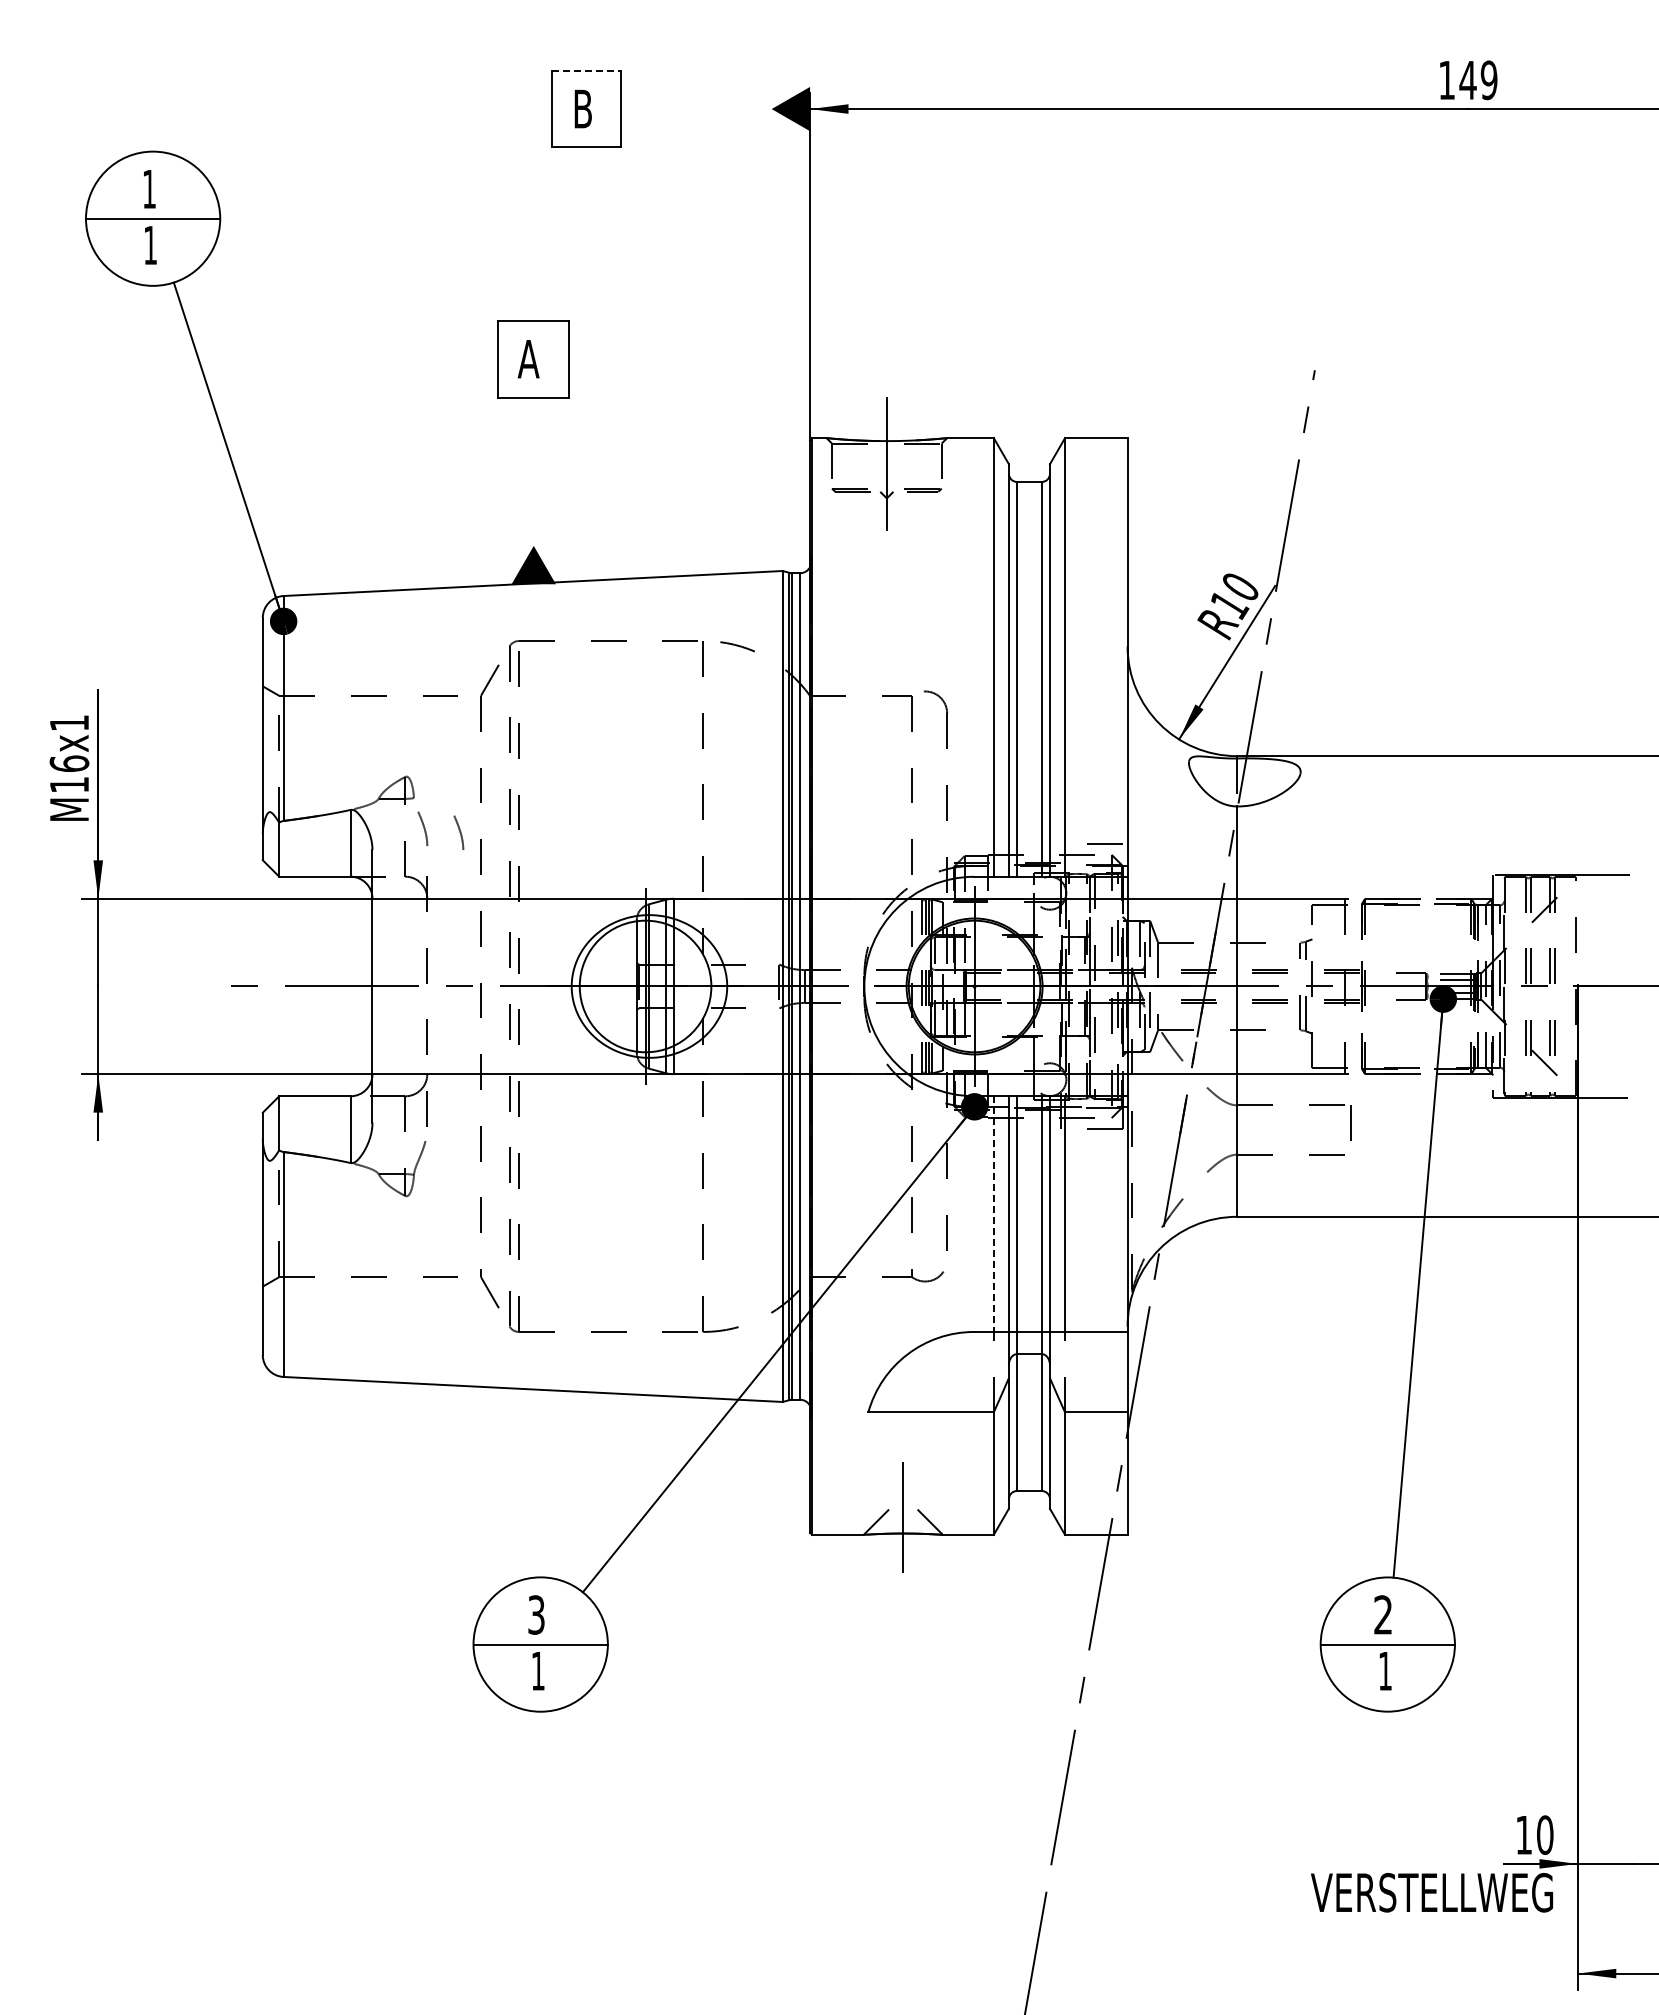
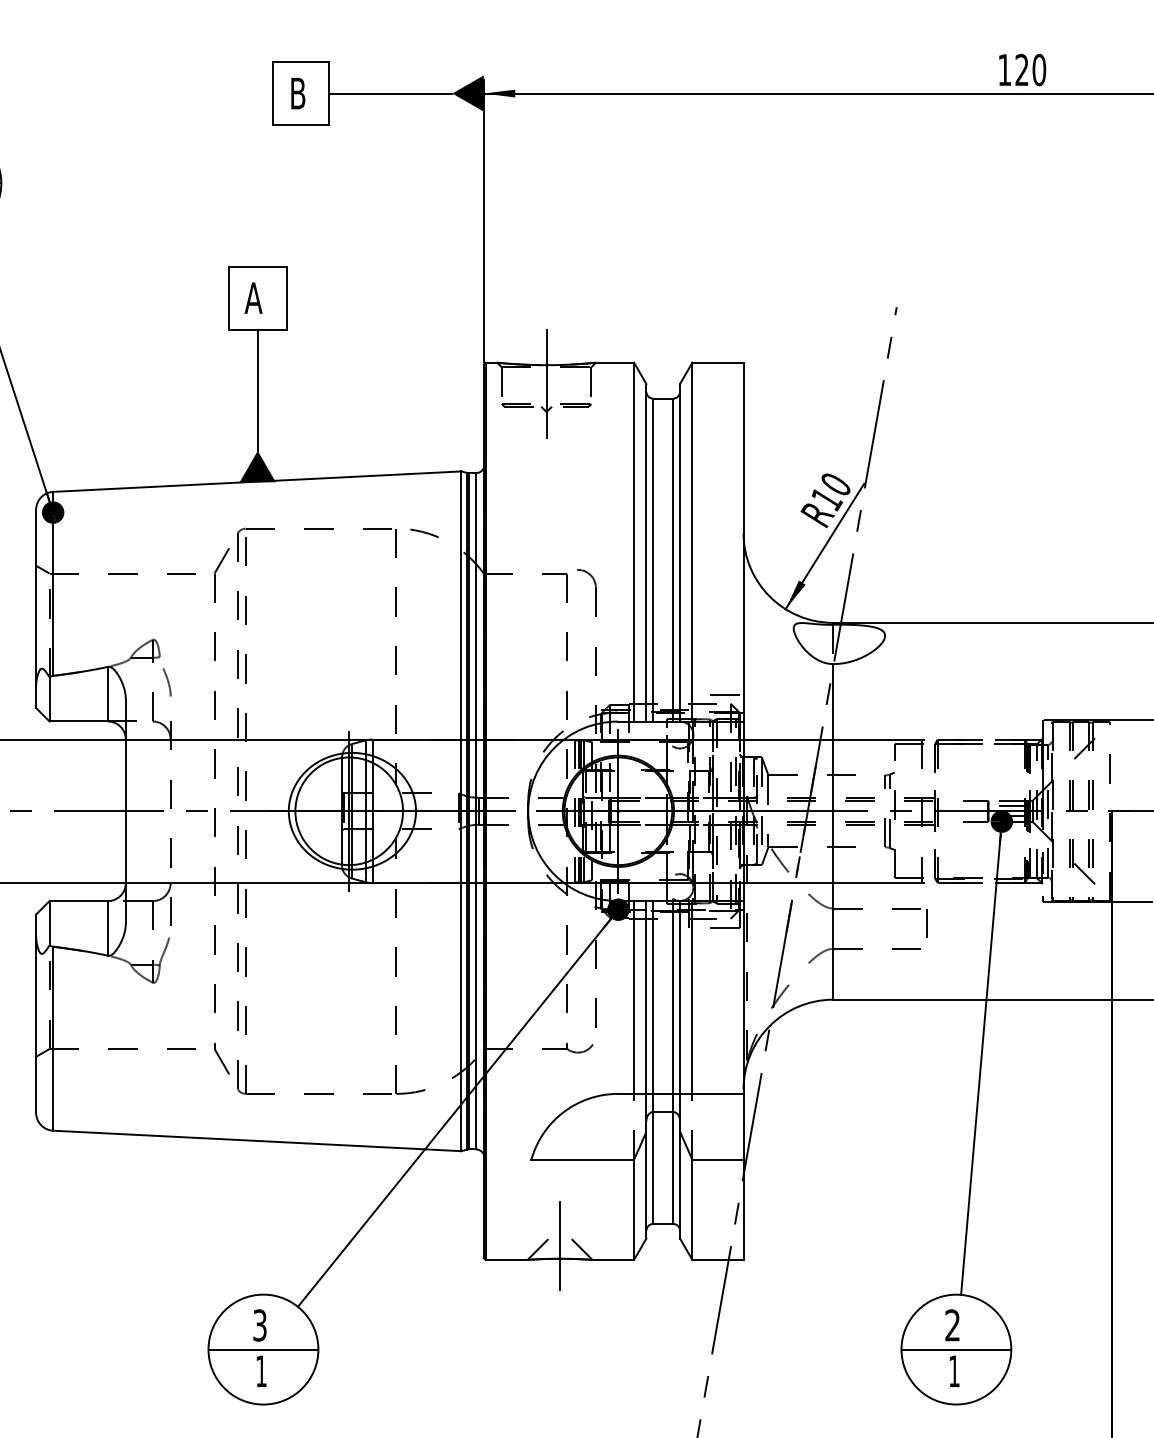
line: (587, 70) -> (301, 62), dashed -> solid
text: (1478, 80) -> (1030, 70), 149 -> 120
line: (695, 109) -> (390, 93), added
line: (533, 471) -> (257, 390), added
curve: (459, 832) -> (197, 685), removed
line: (993, 1214) -> (633, 997), dashed -> solid

